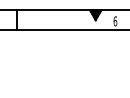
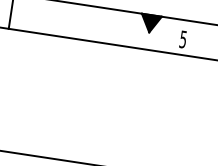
text: (115, 21) -> (183, 39), 6 -> 5

